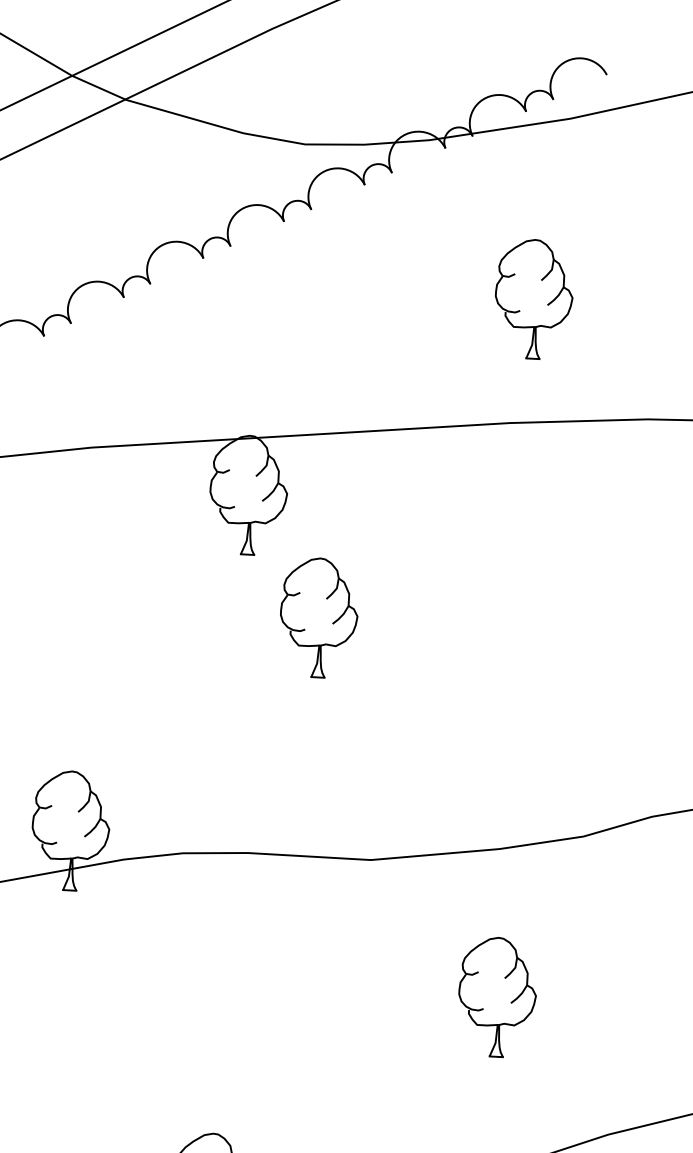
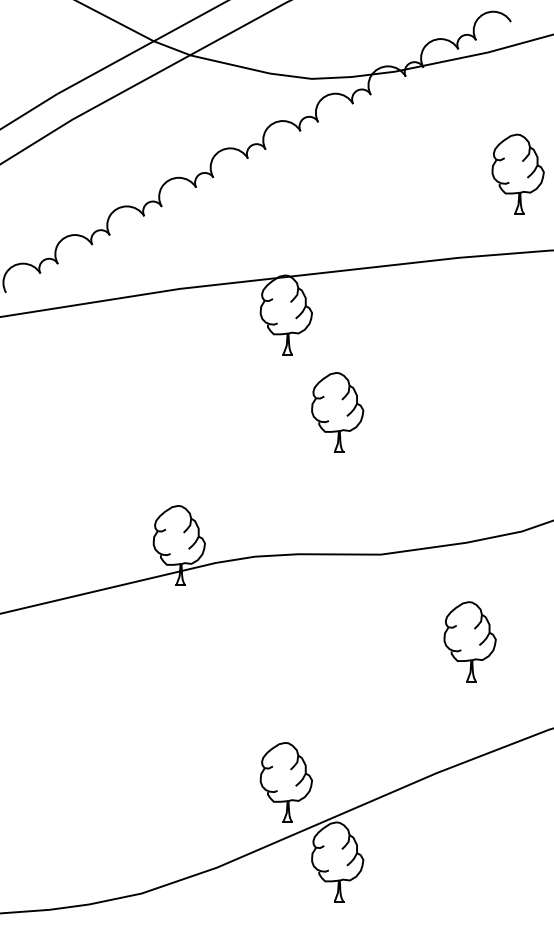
part: (533, 297) -> (517, 173), moved
part: (318, 617) -> (337, 412), moved

